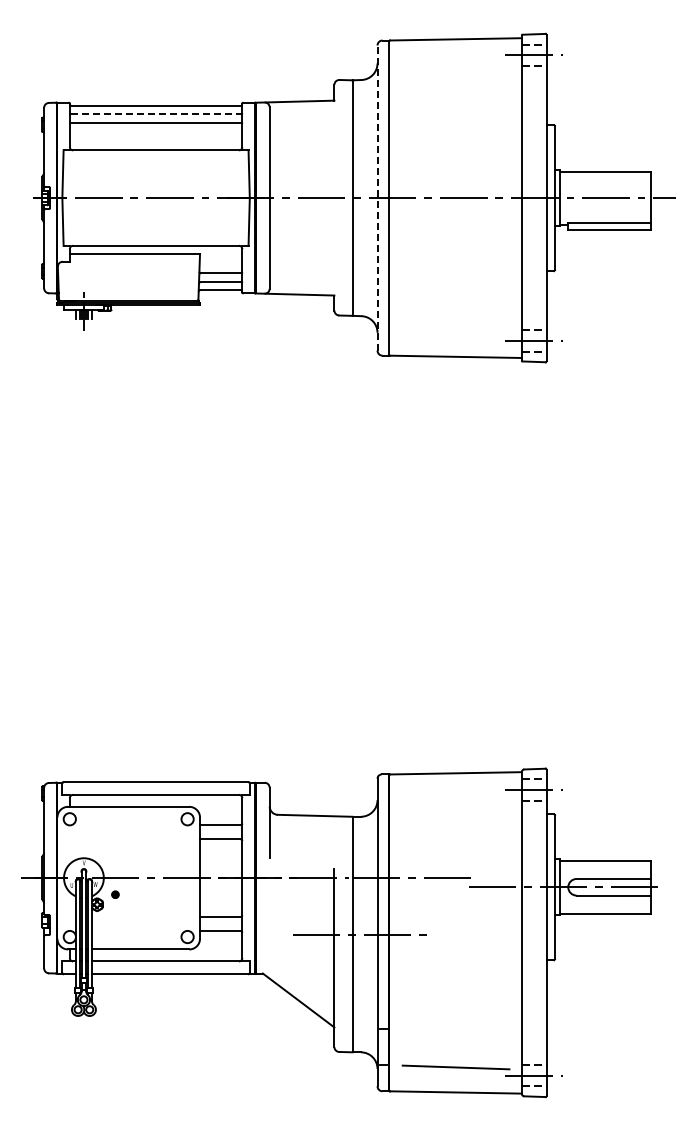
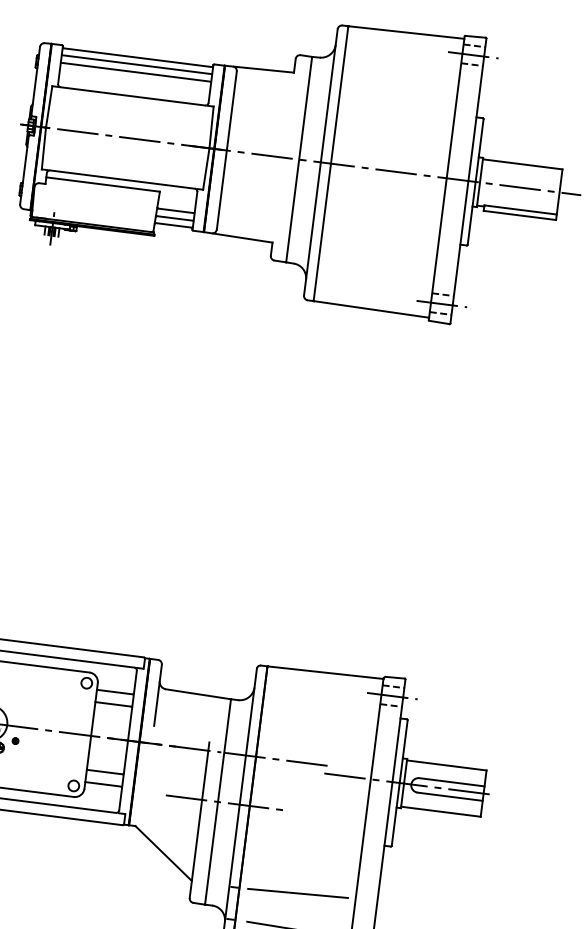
line: (156, 114) -> (137, 65), dashed -> solid
line: (377, 198) -> (320, 162), dashed -> solid
line: (455, 1026) -> (297, 893), added

